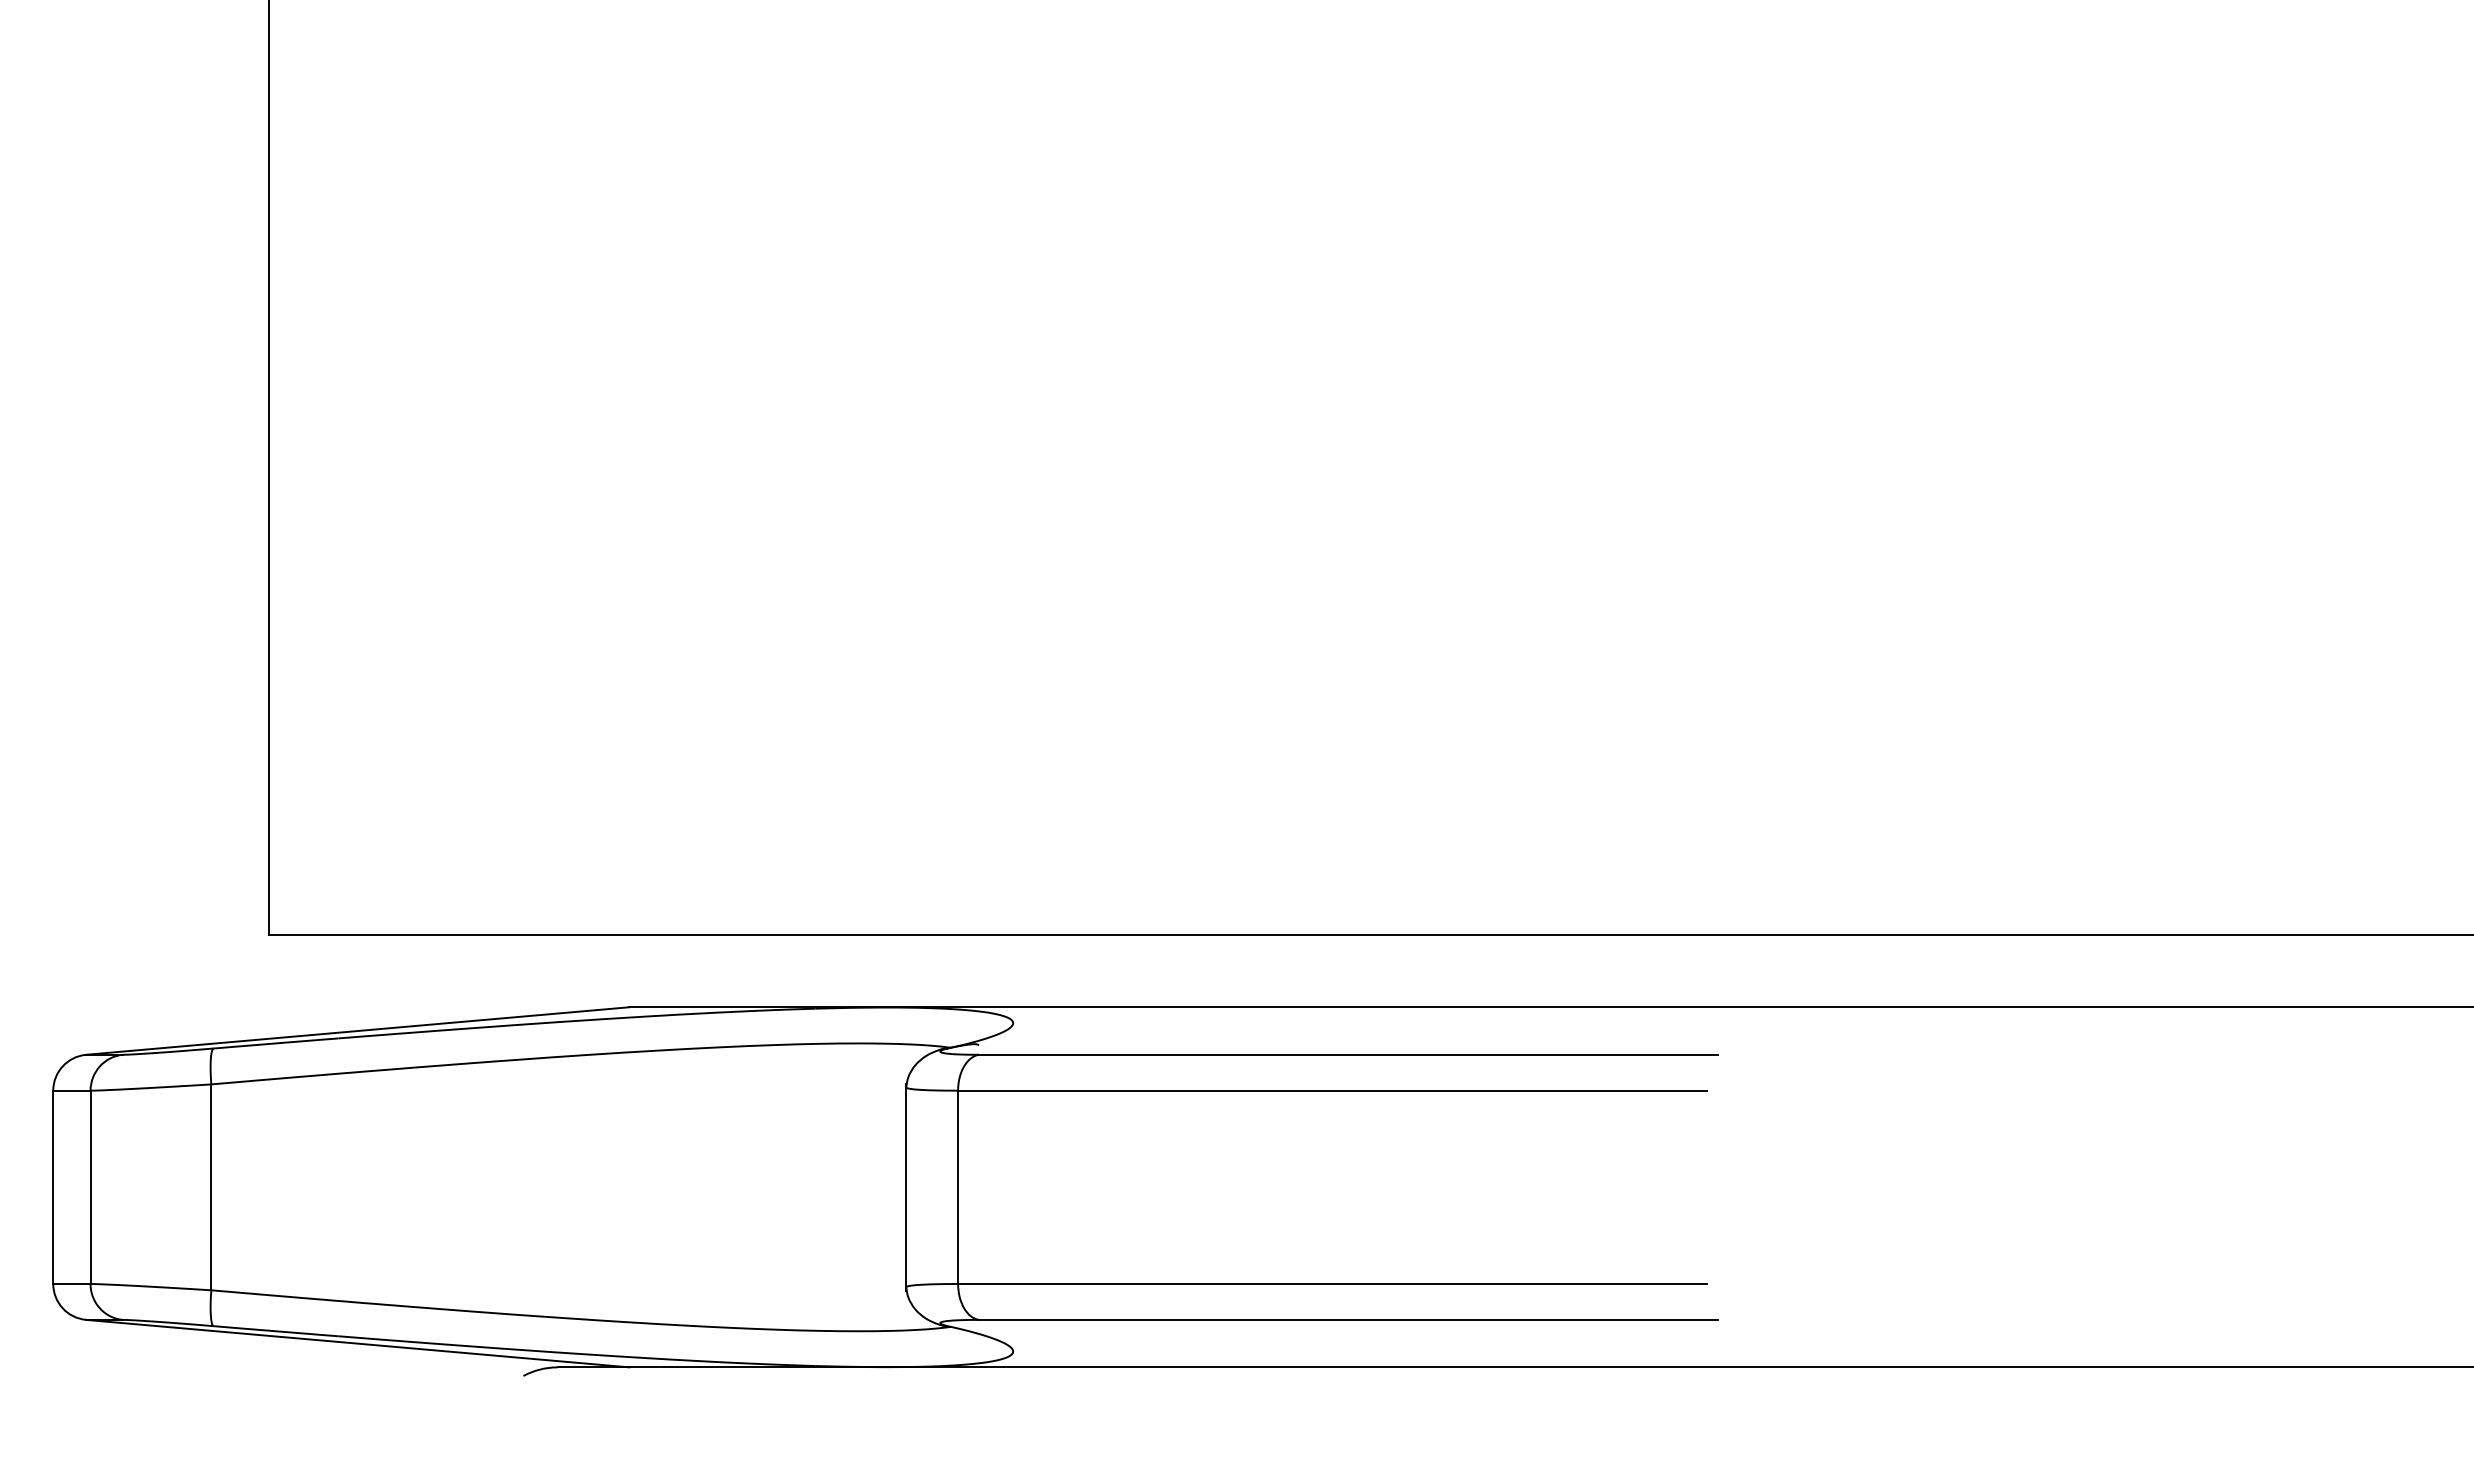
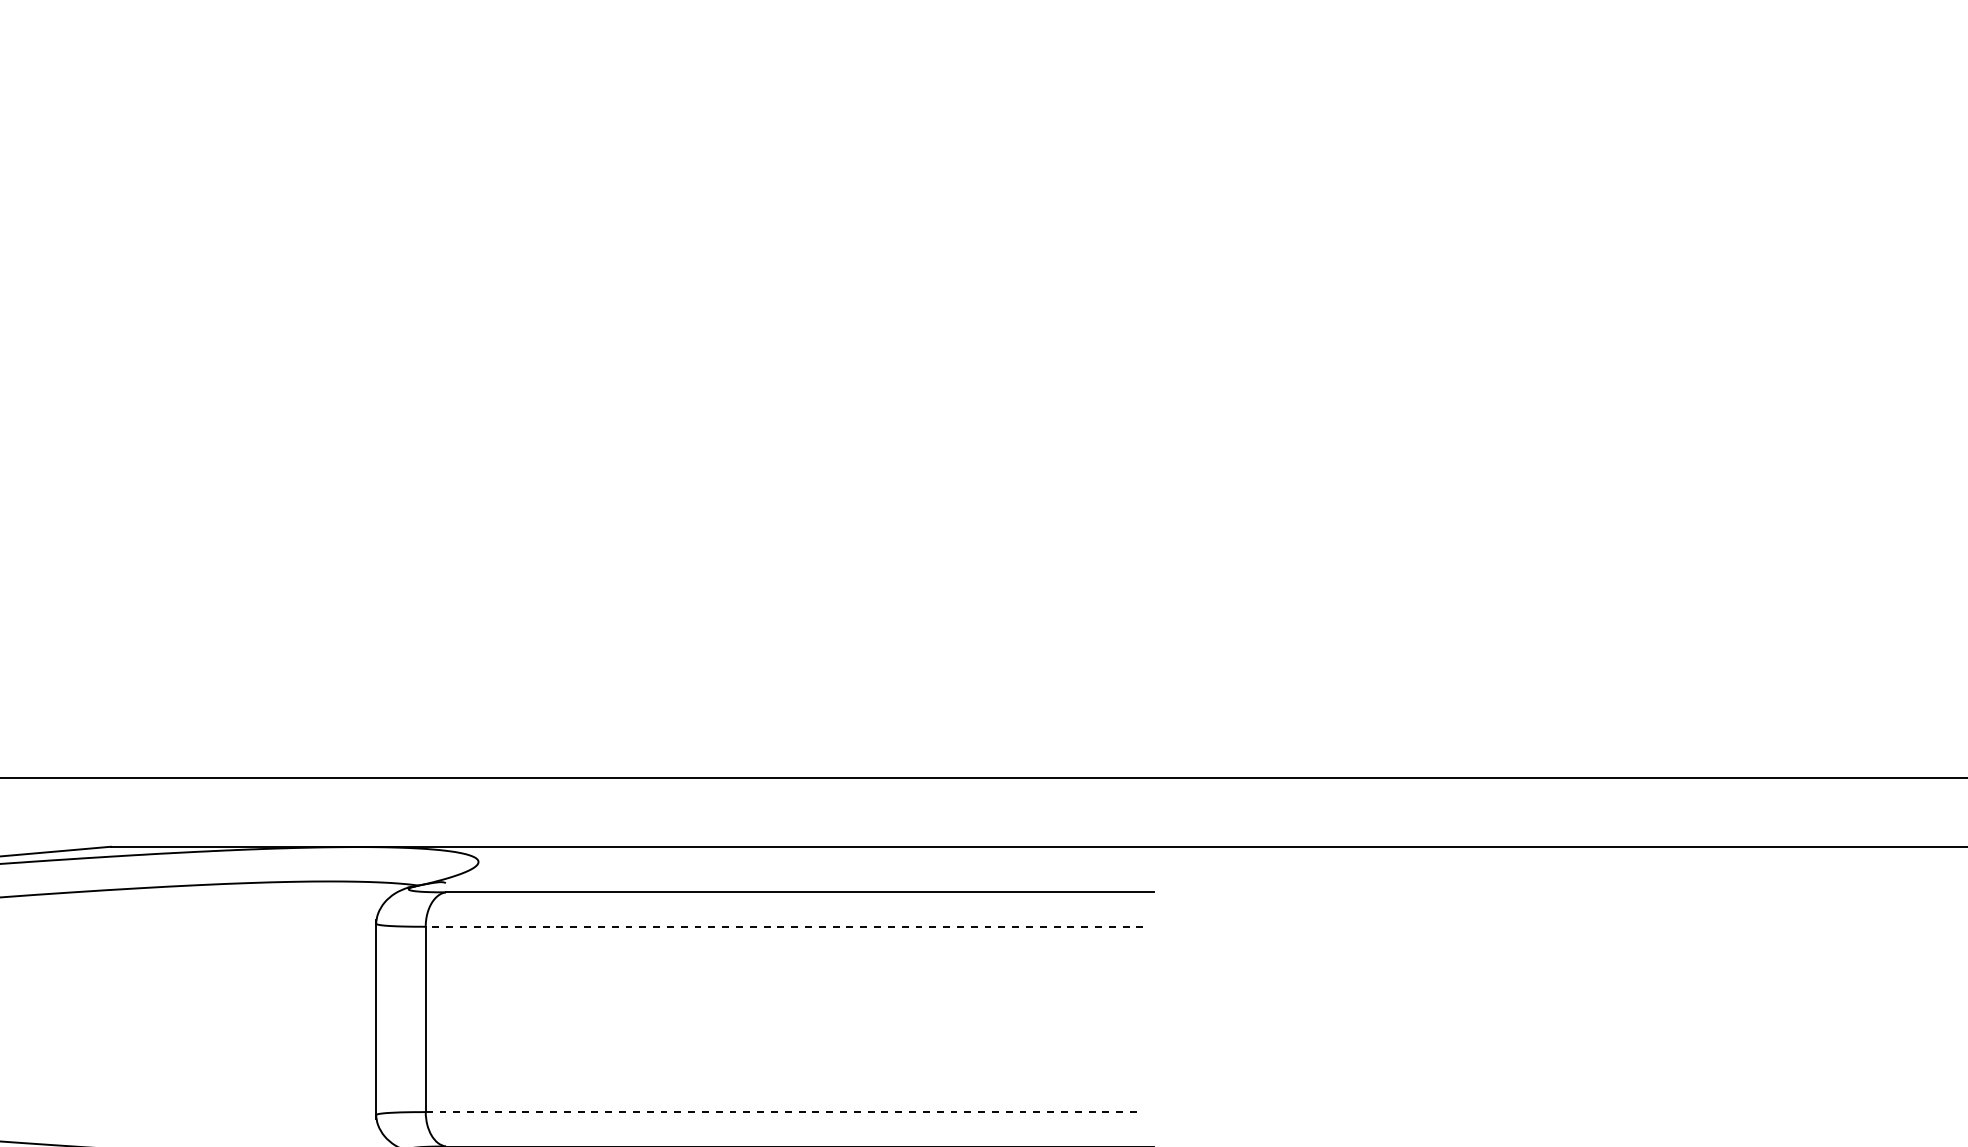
line: (1331, 1090) -> (783, 926), solid -> dashed
line: (1332, 1283) -> (784, 1111), solid -> dashed

